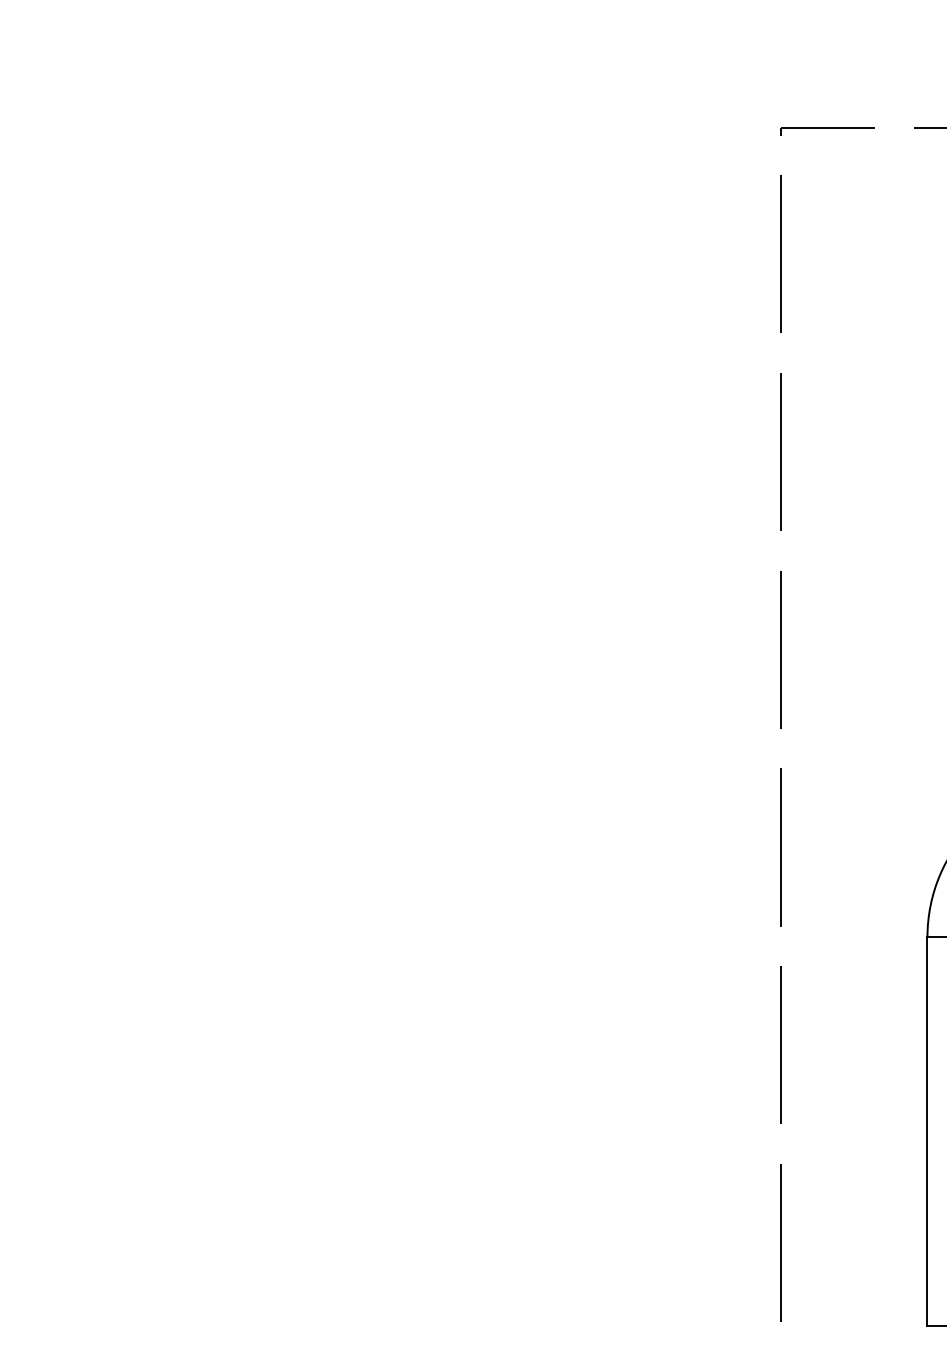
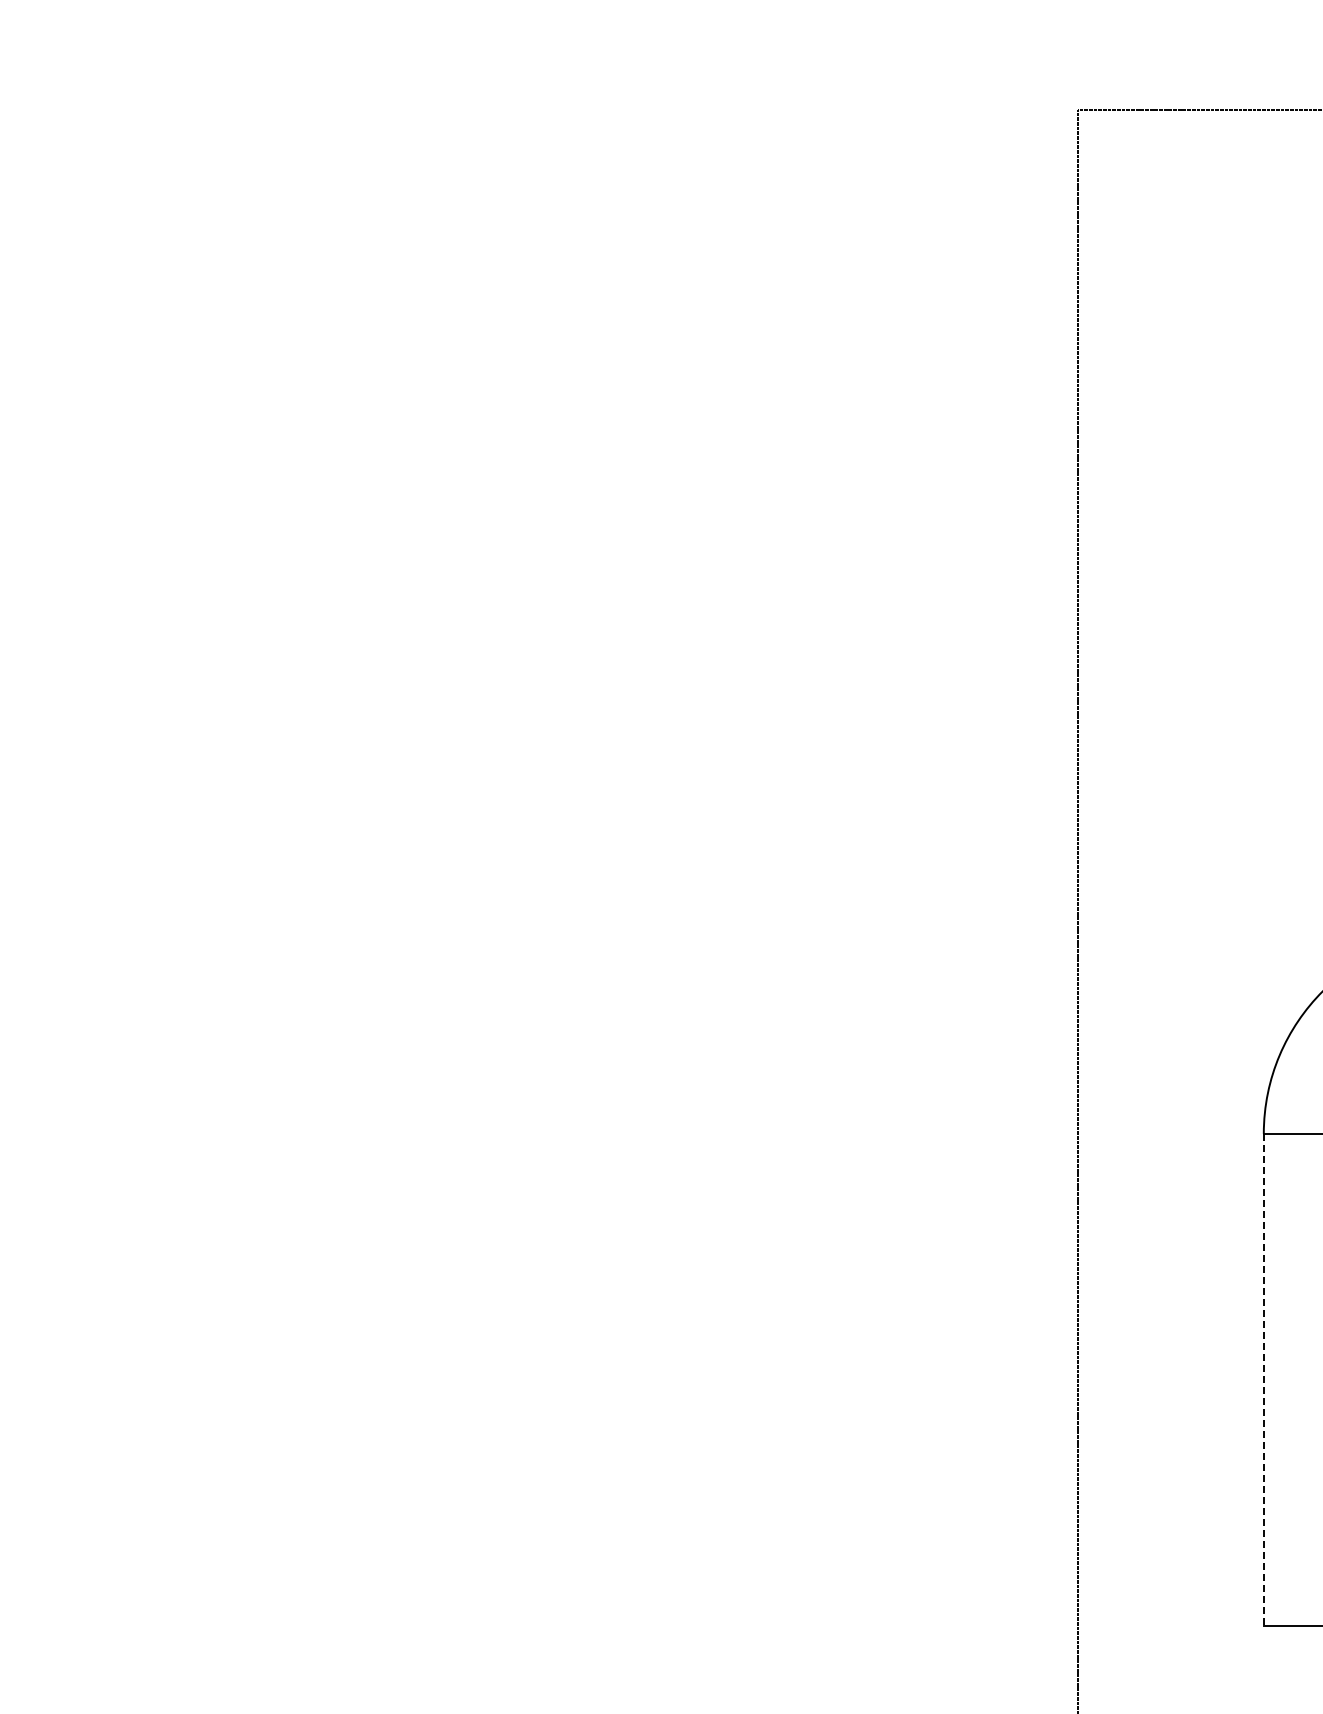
line: (927, 1132) -> (1263, 1380), solid -> dashed

